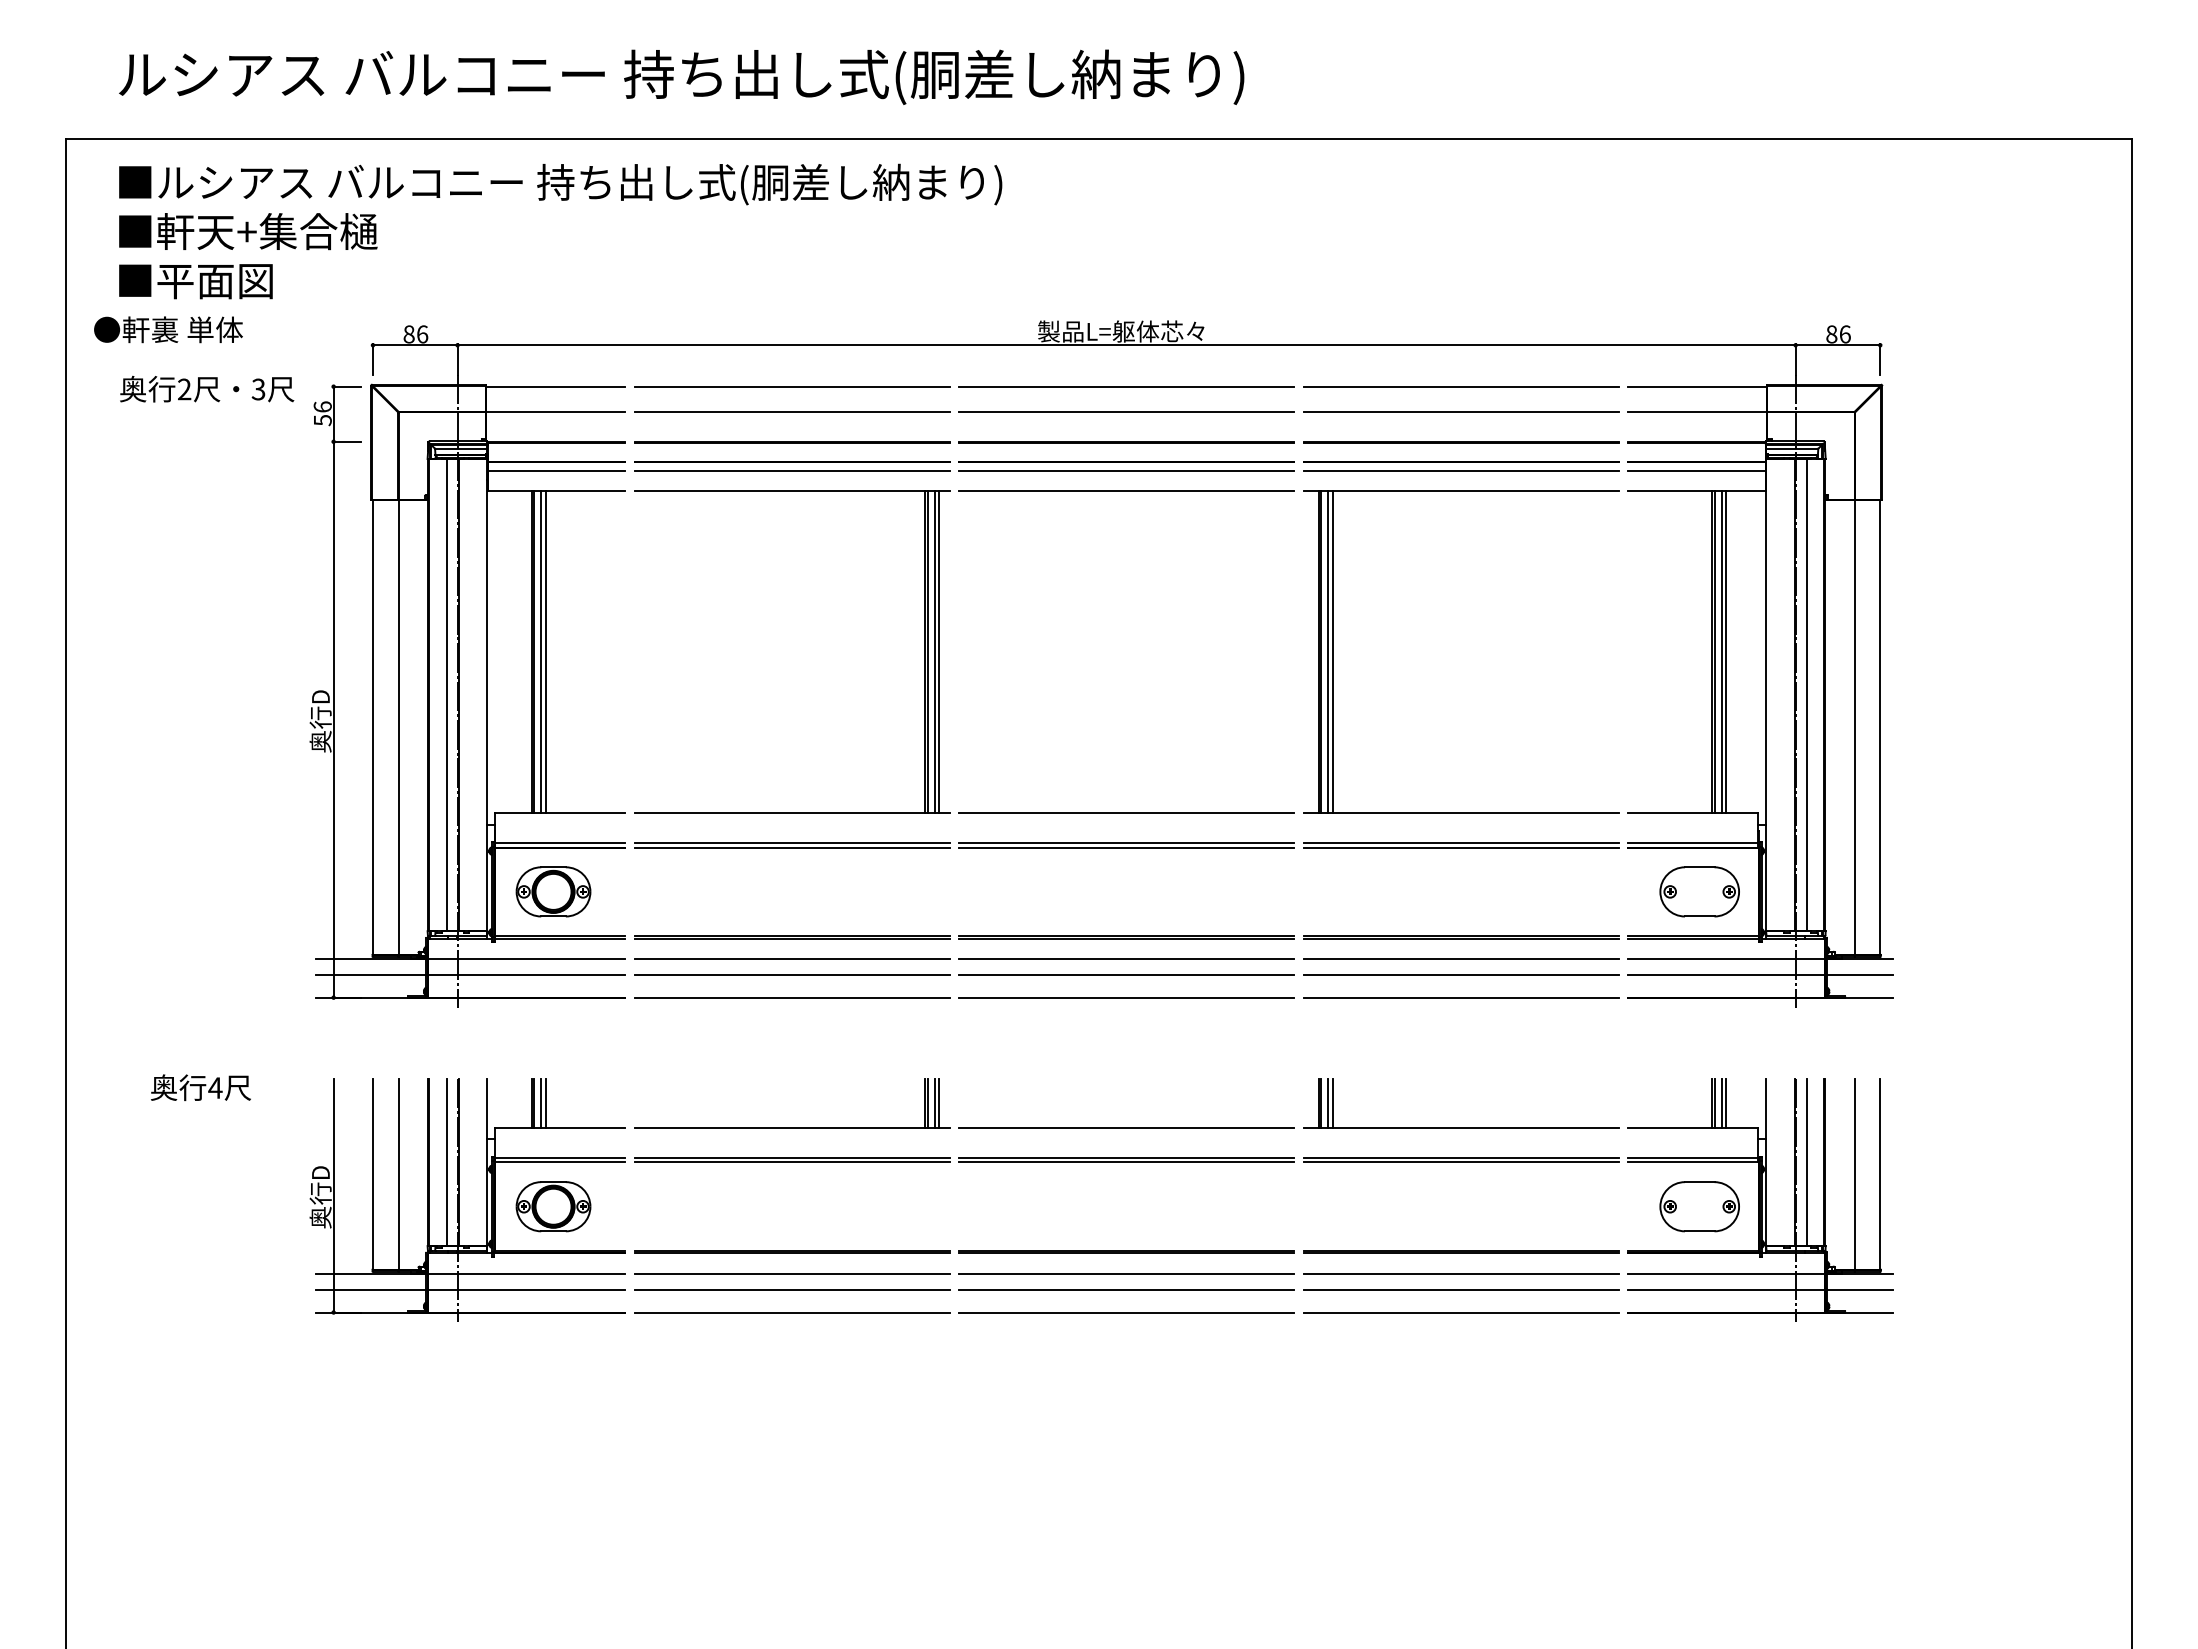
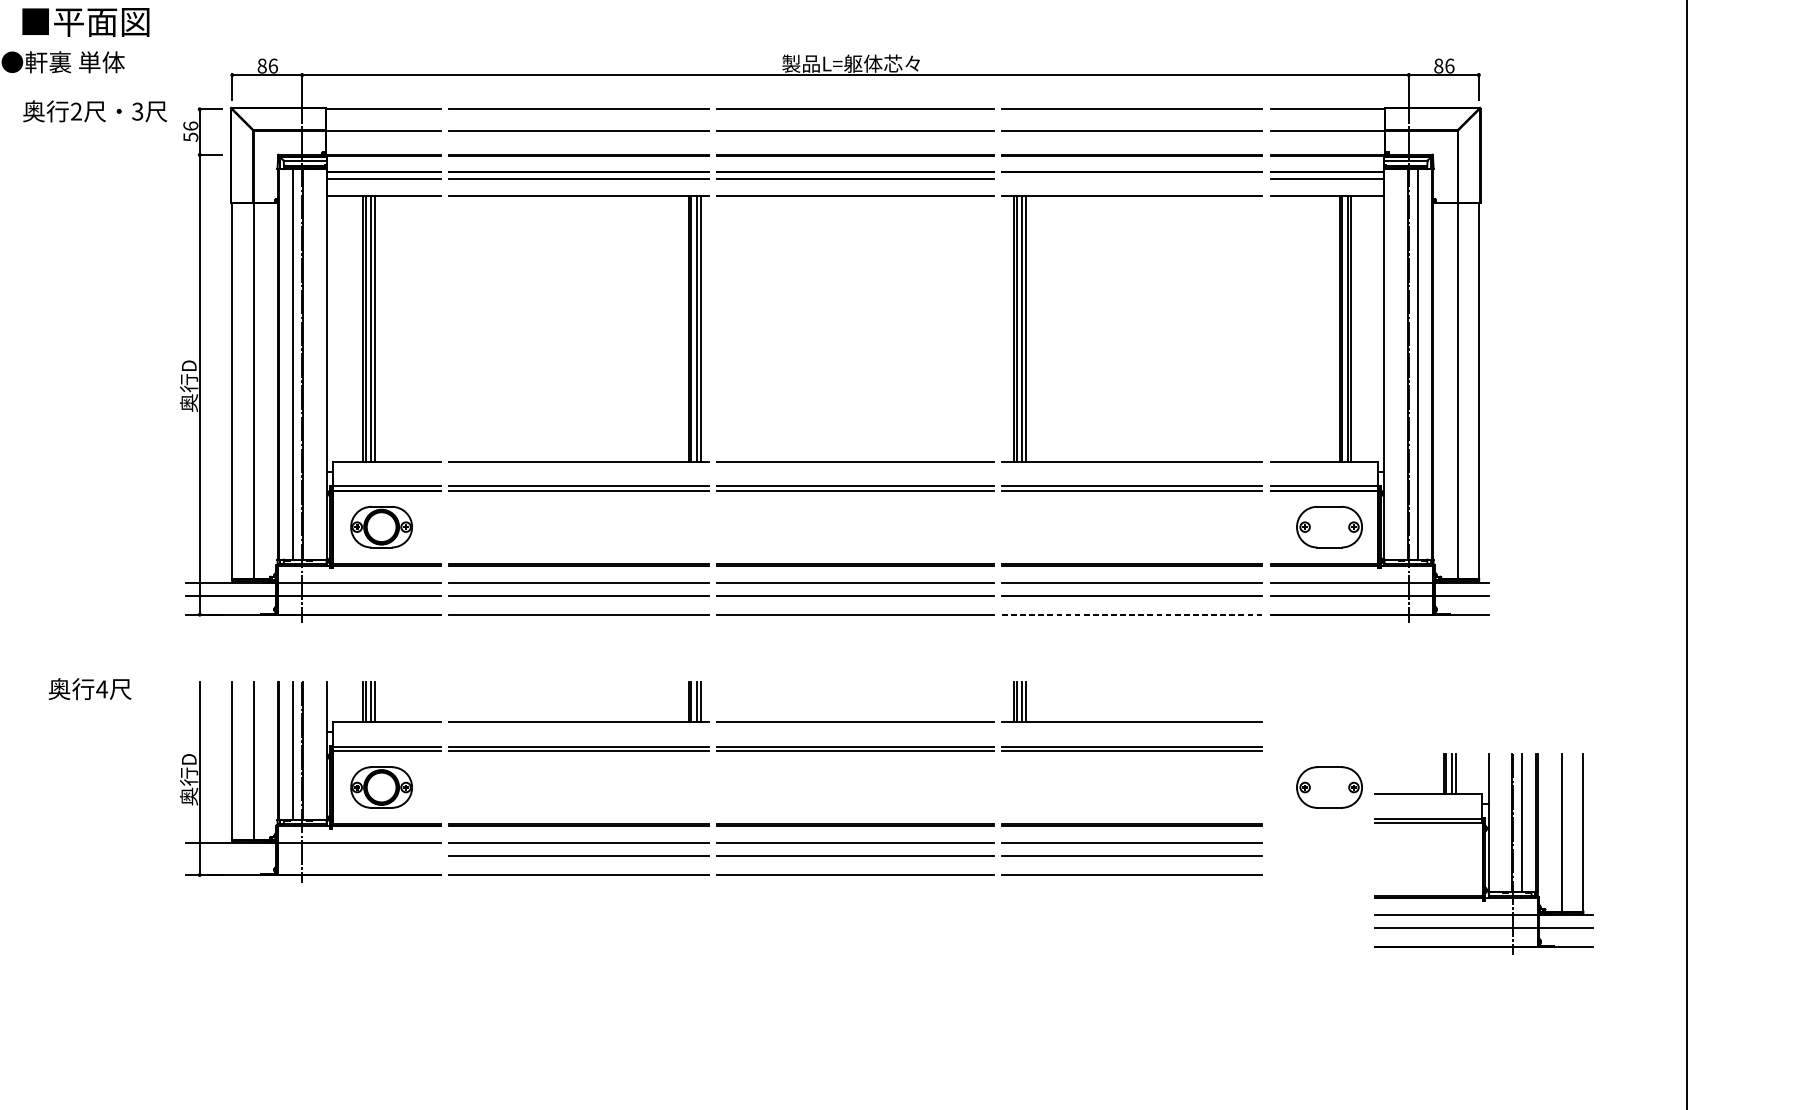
line: (1460, 470) -> (1131, 178), removed
line: (1460, 997) -> (1131, 614), solid -> dashed
part: (1760, 1199) -> (1483, 853), moved
line: (470, 1289) -> (312, 855), removed

